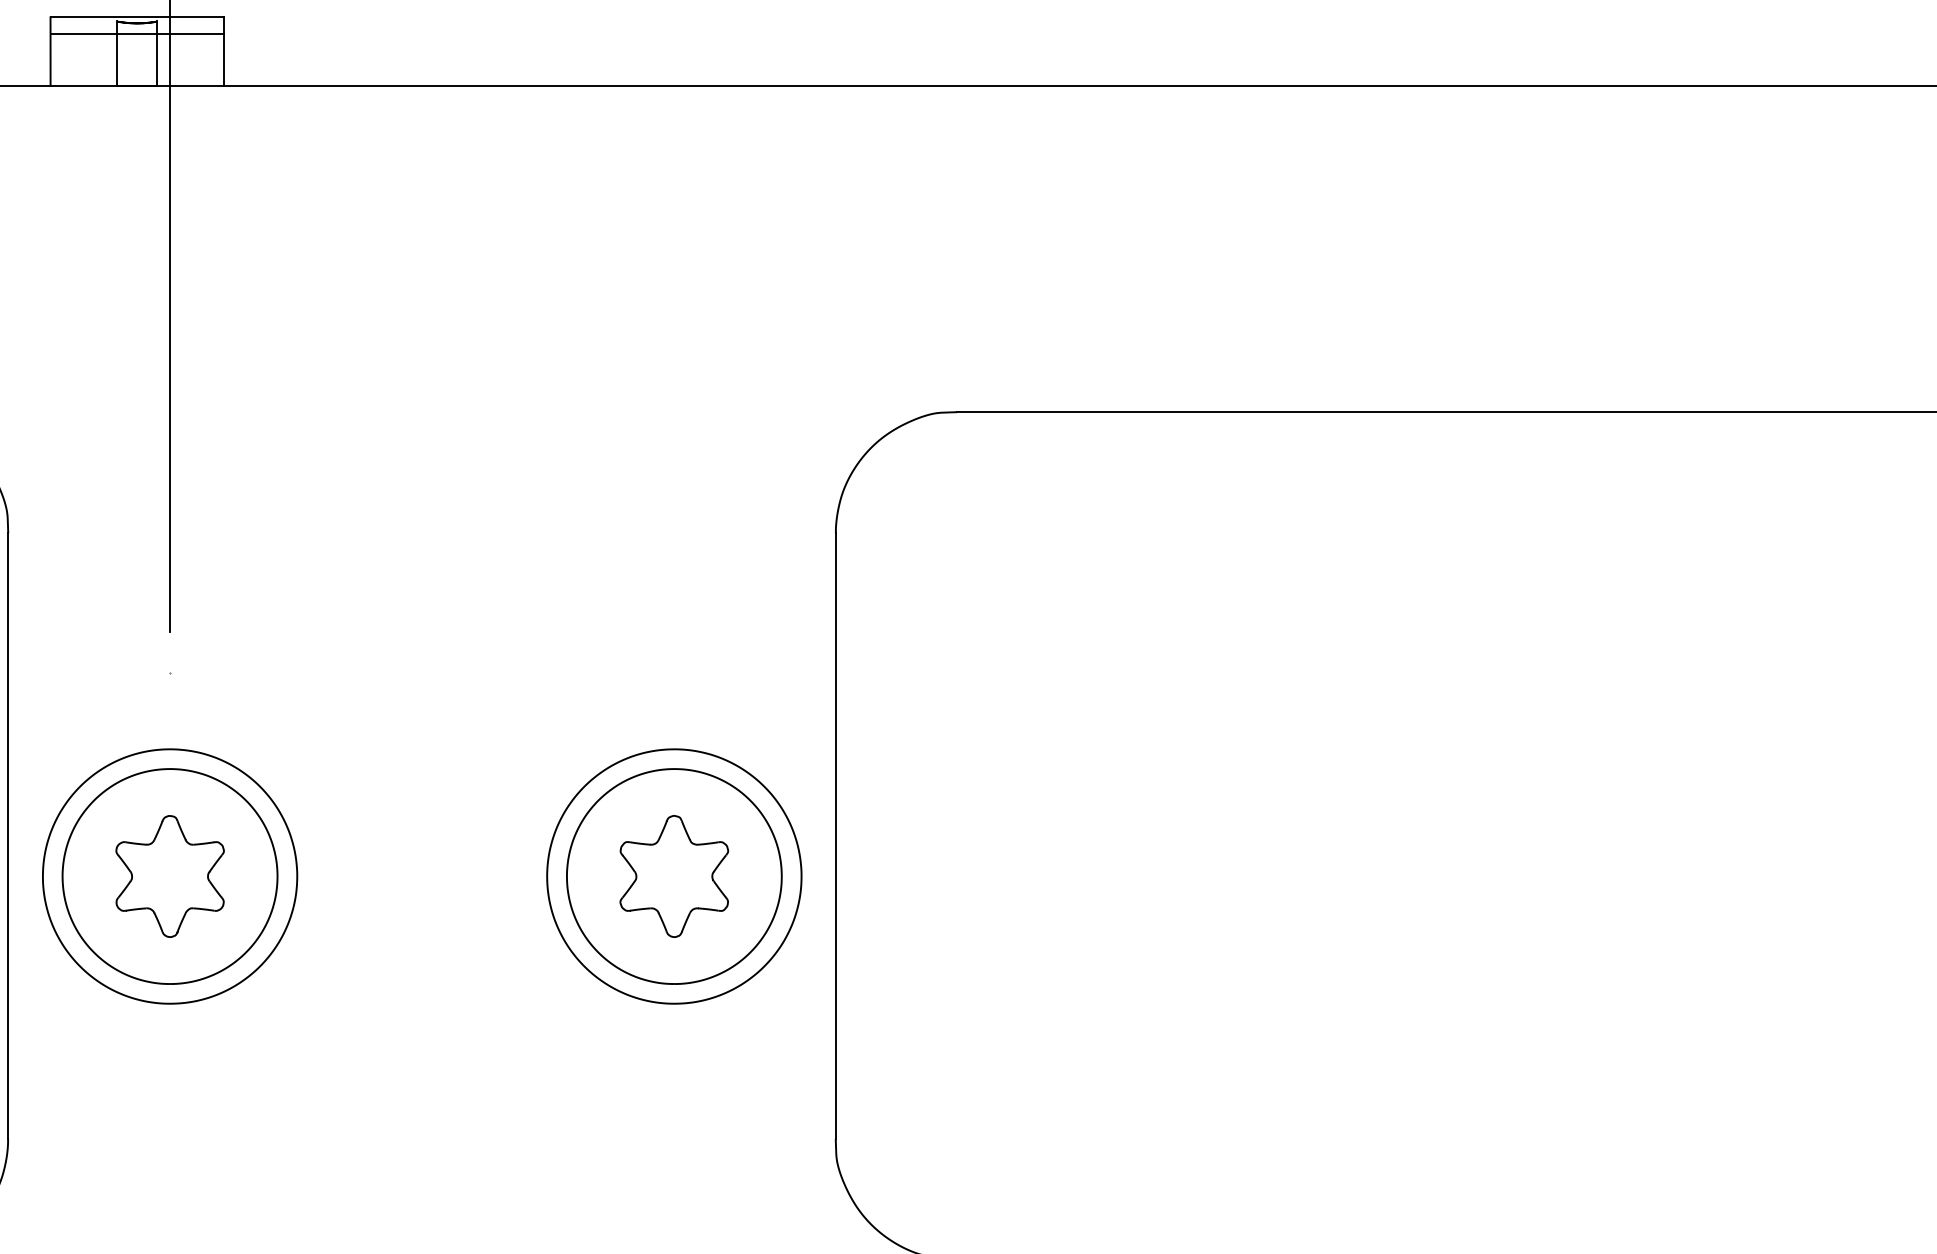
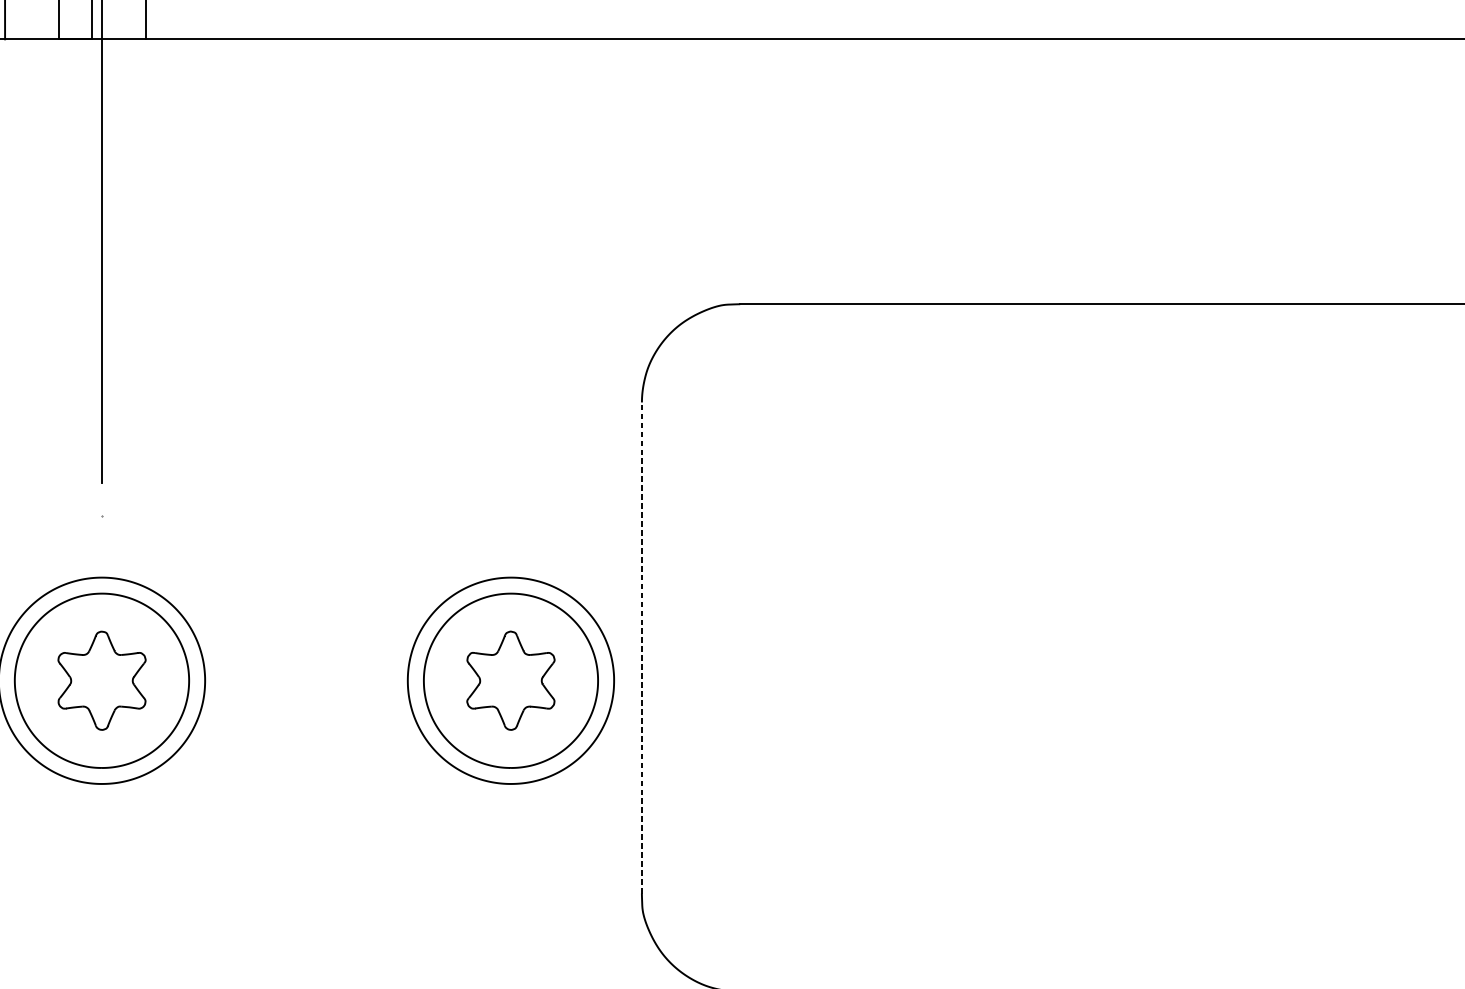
line: (835, 836) -> (641, 648), solid -> dashed

